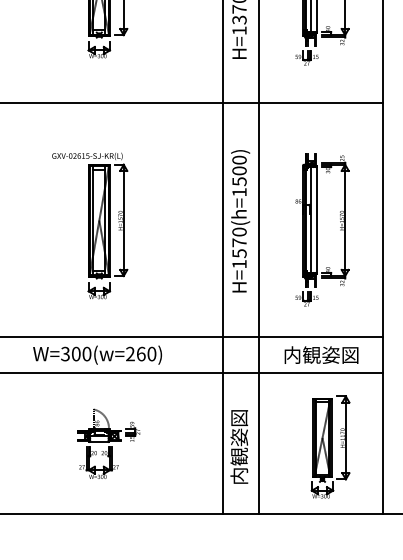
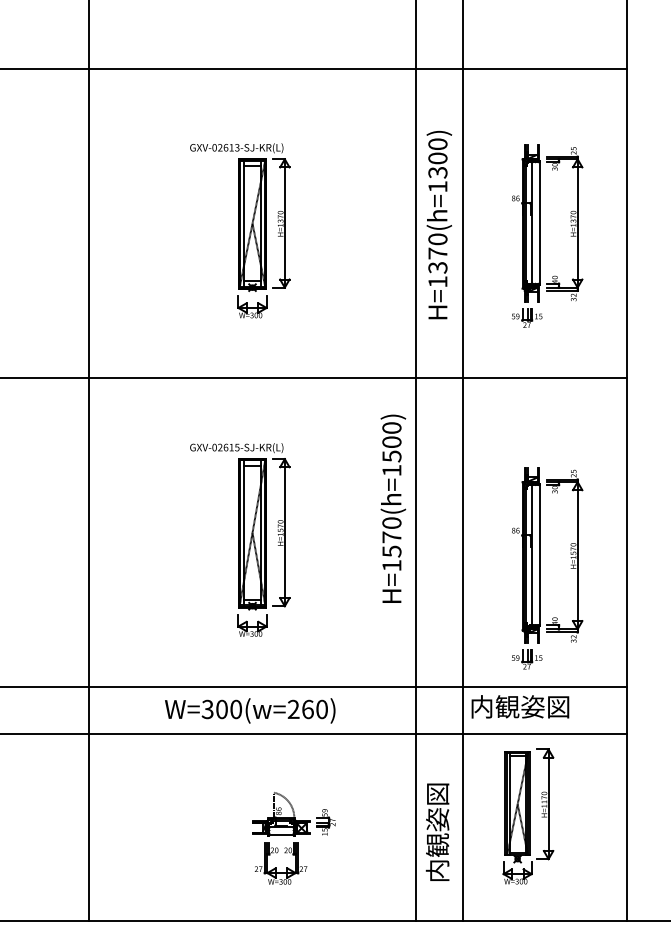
text: (240, 221) -> (393, 508), moved
part: (317, 230) -> (540, 568), moved
text: (321, 354) -> (520, 706), moved
part: (108, 444) -> (293, 838), moved
part: (330, 447) -> (528, 816), moved

